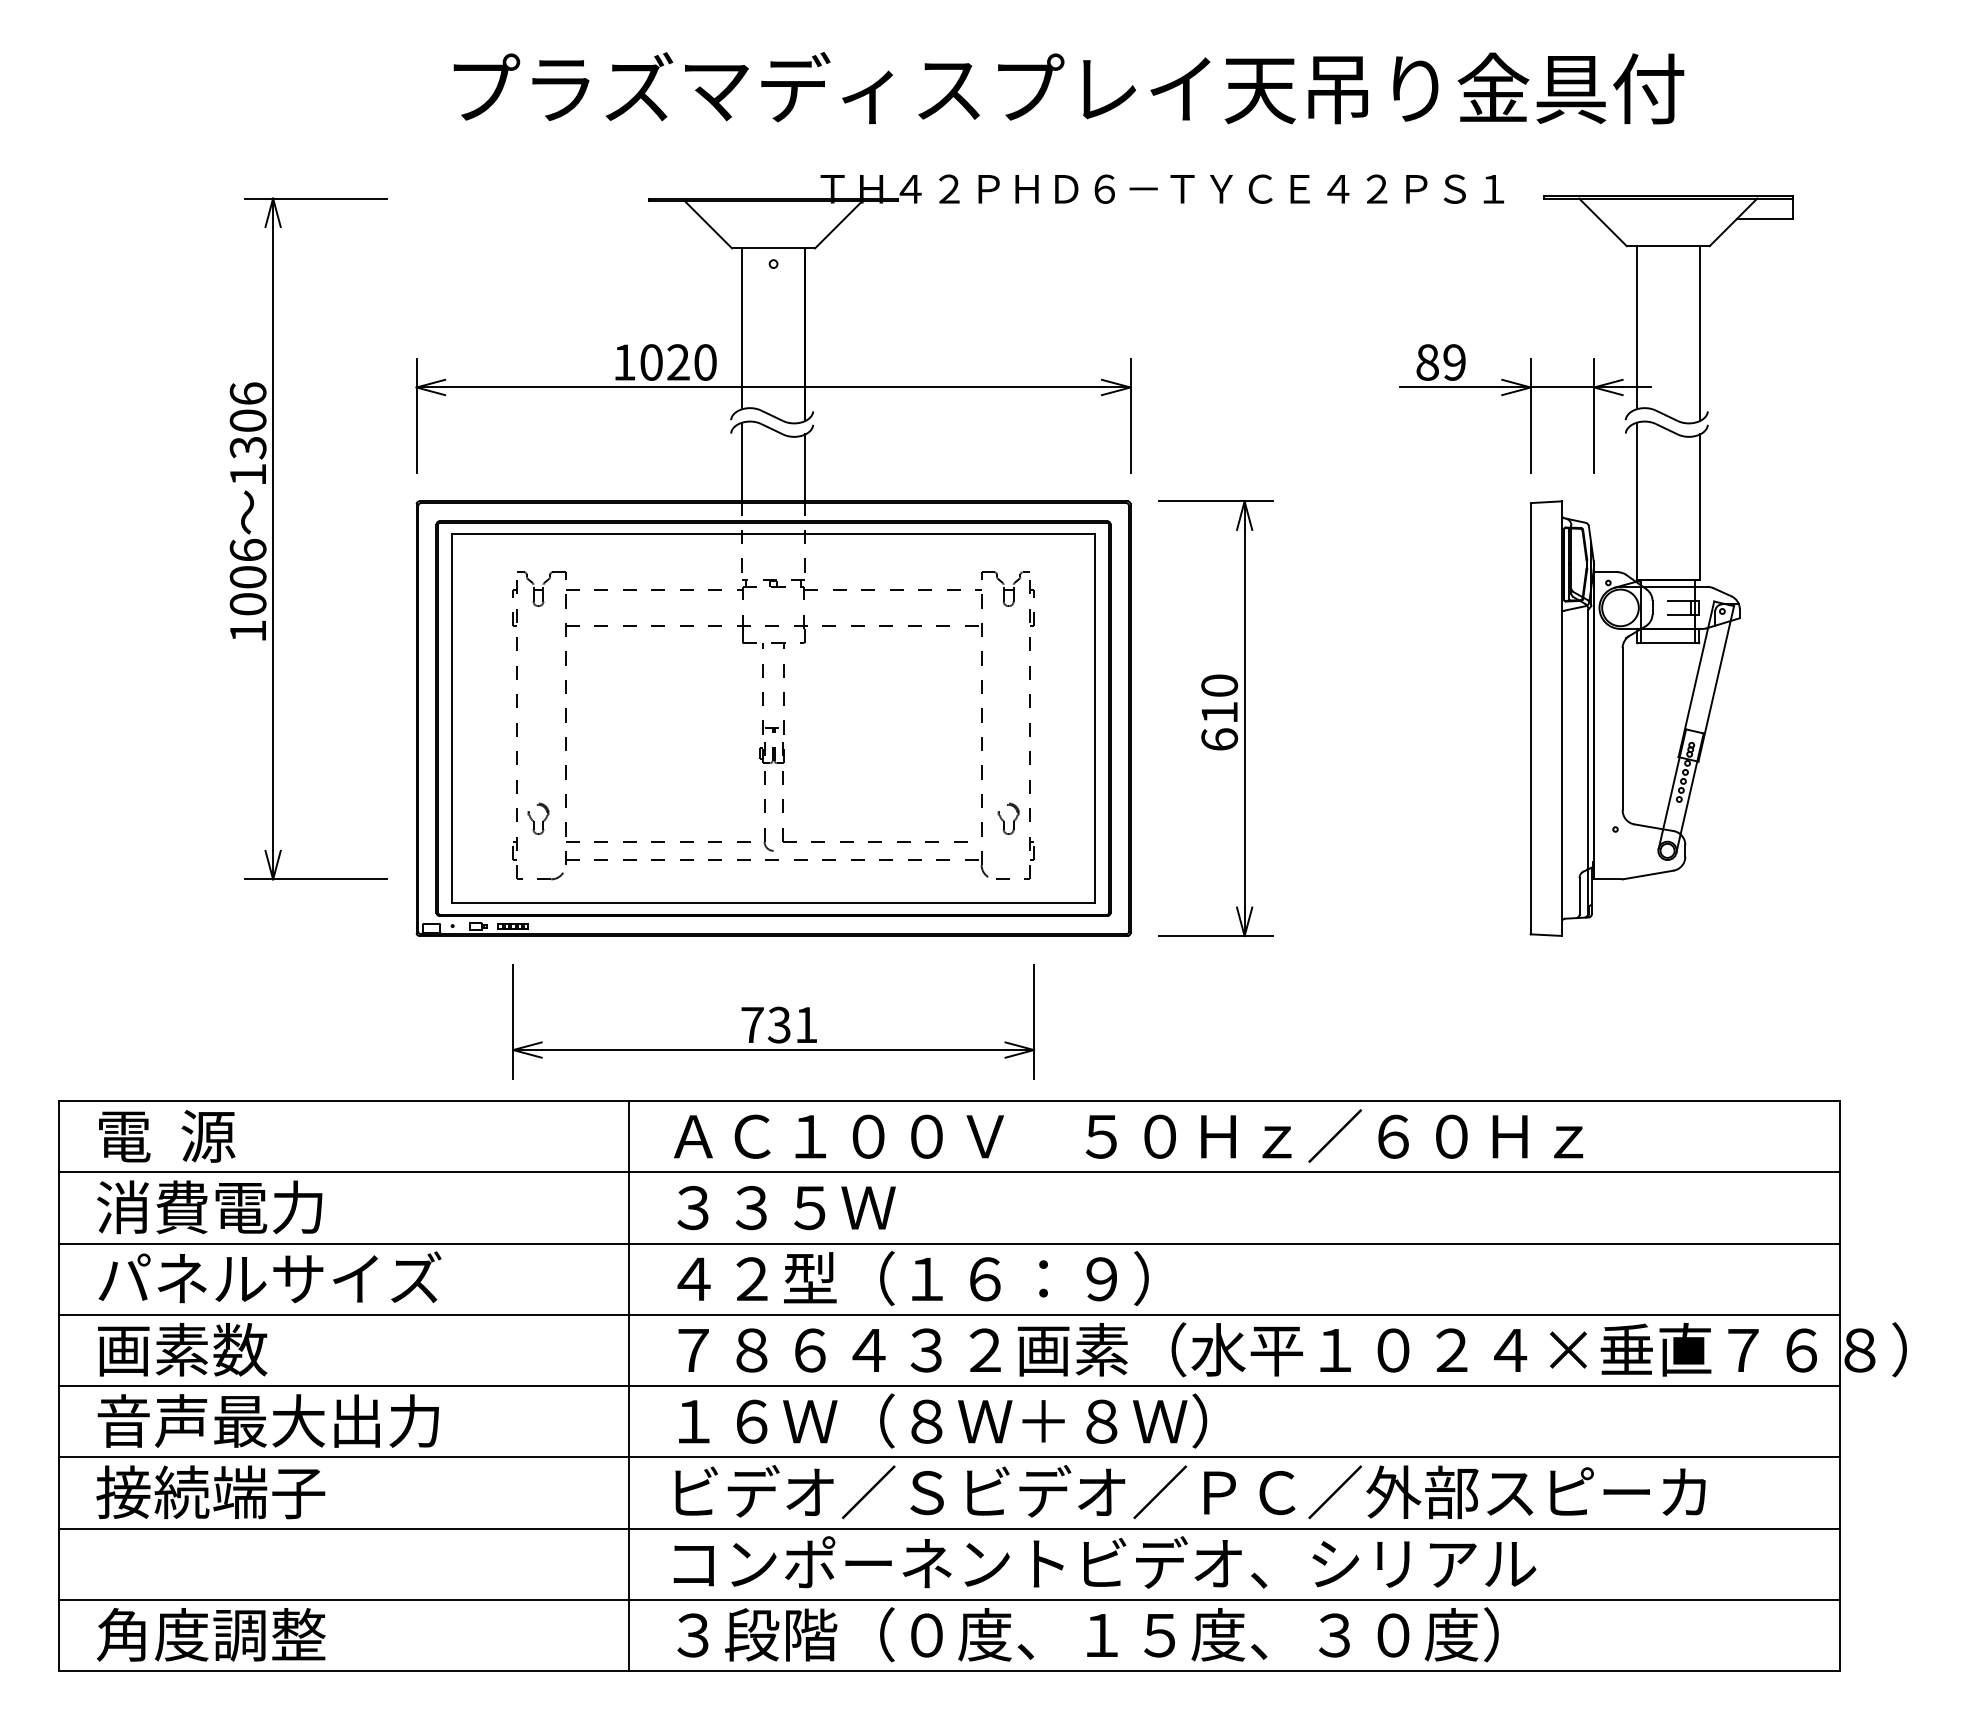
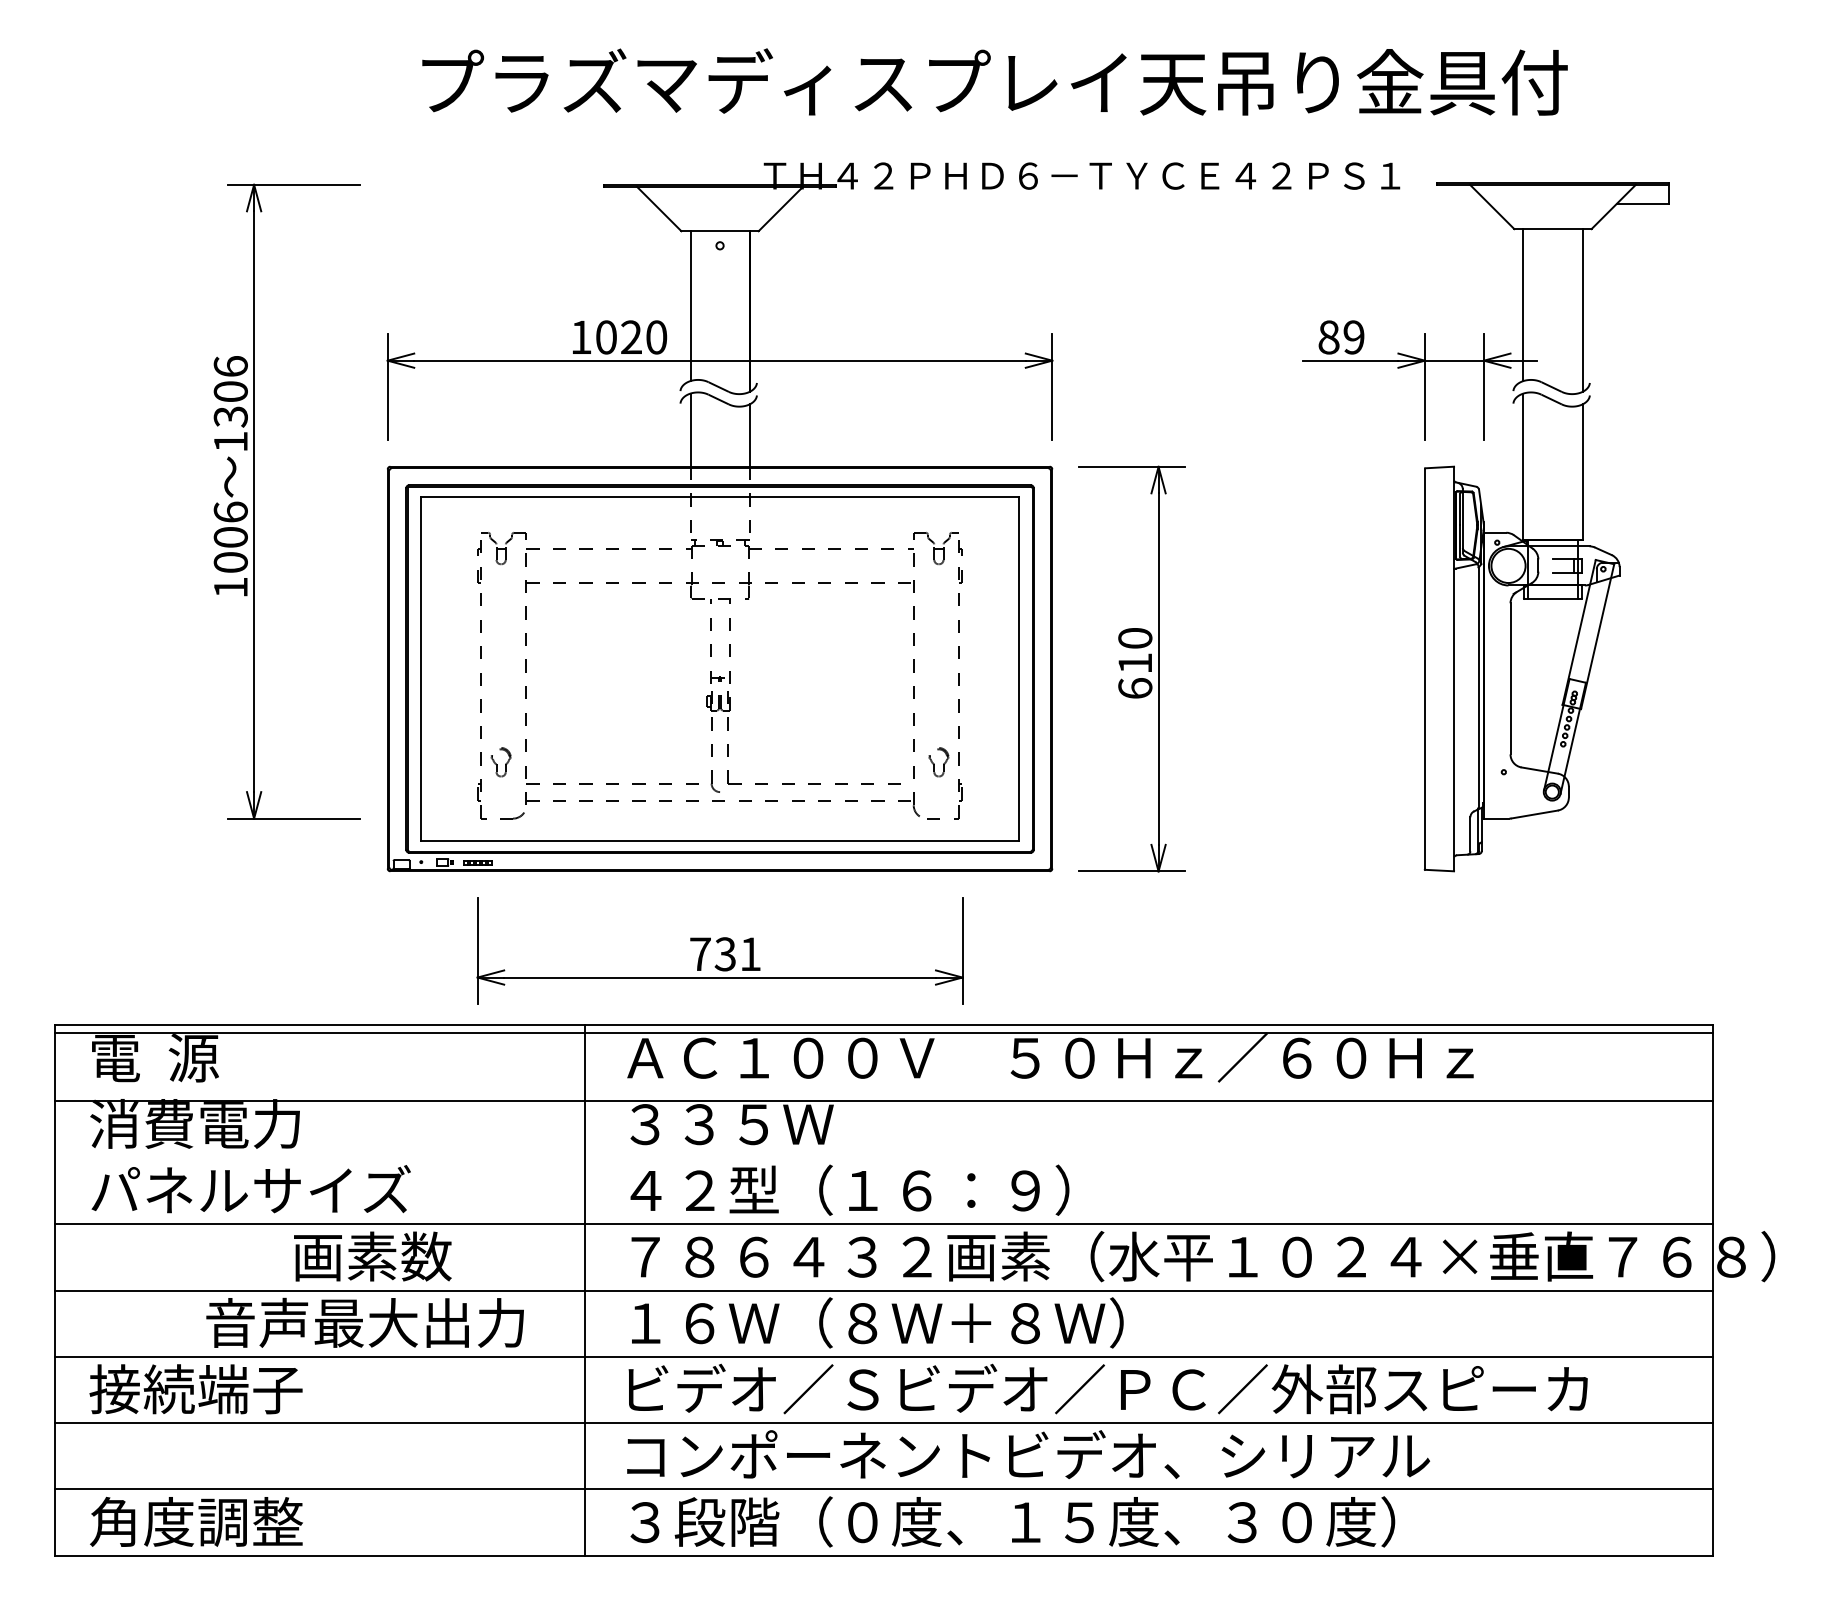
line: (949, 1172) -> (883, 1032), moved
line: (949, 1243) -> (883, 1100), moved
text: (182, 1349) -> (372, 1256), moved
text: (267, 1420) -> (364, 1322), moved

